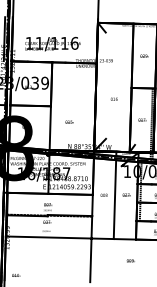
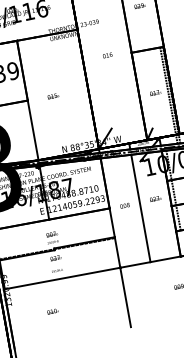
text: (113, 98) -> (106, 54), moved
text: (69, 121) -> (52, 95), moved
text: (16, 275) -> (53, 311), moved

